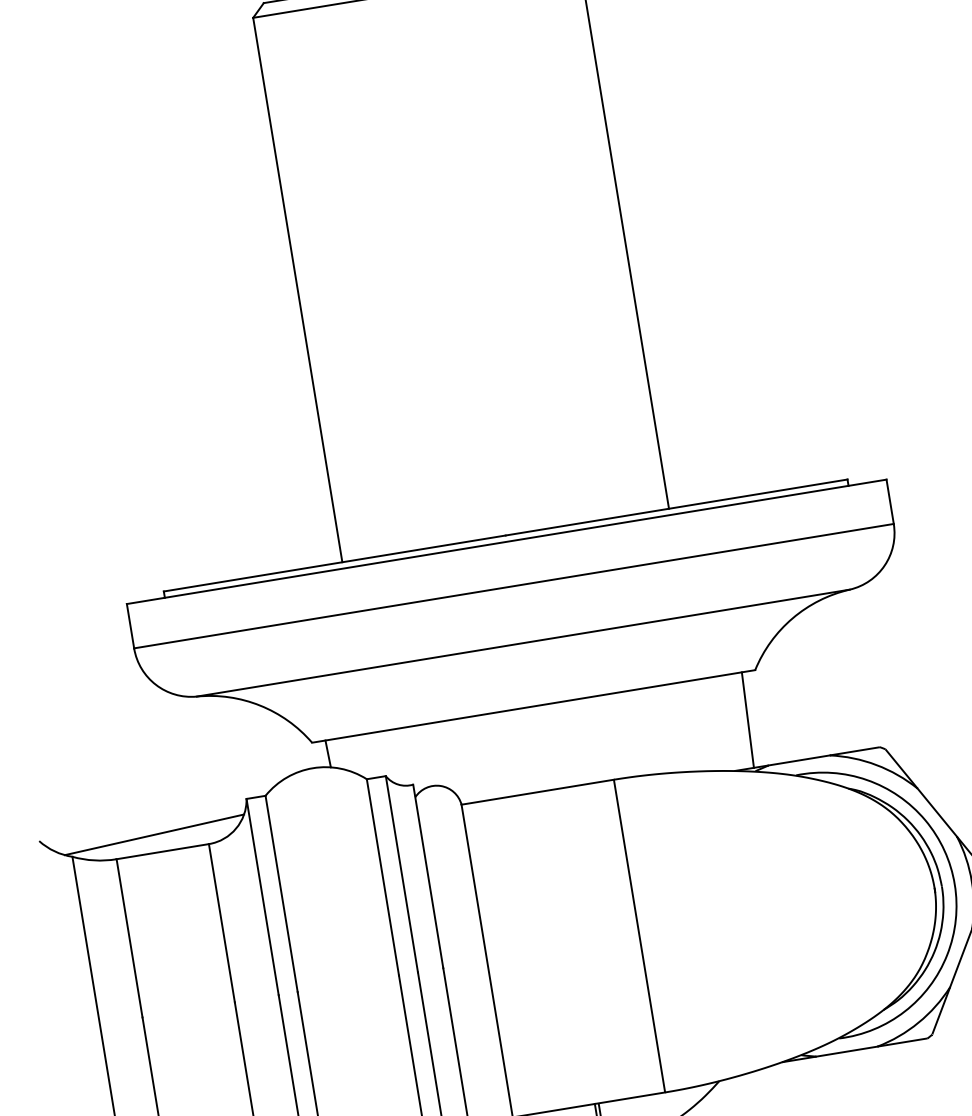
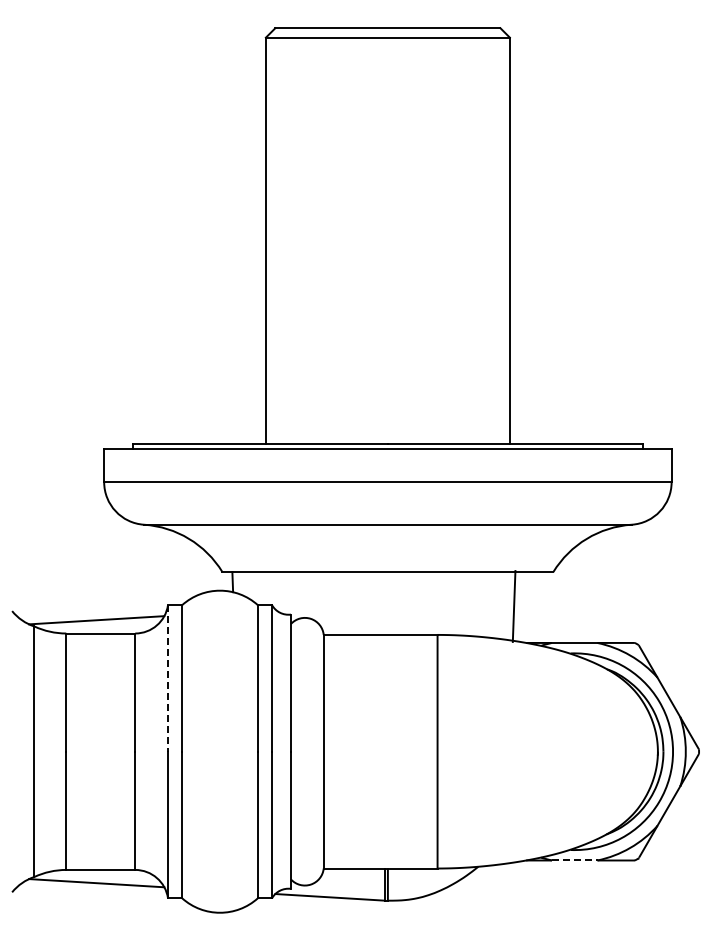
line: (747, 720) -> (513, 606), moved
line: (263, 897) -> (168, 678), solid -> dashed
line: (846, 1051) -> (574, 860), solid -> dashed

